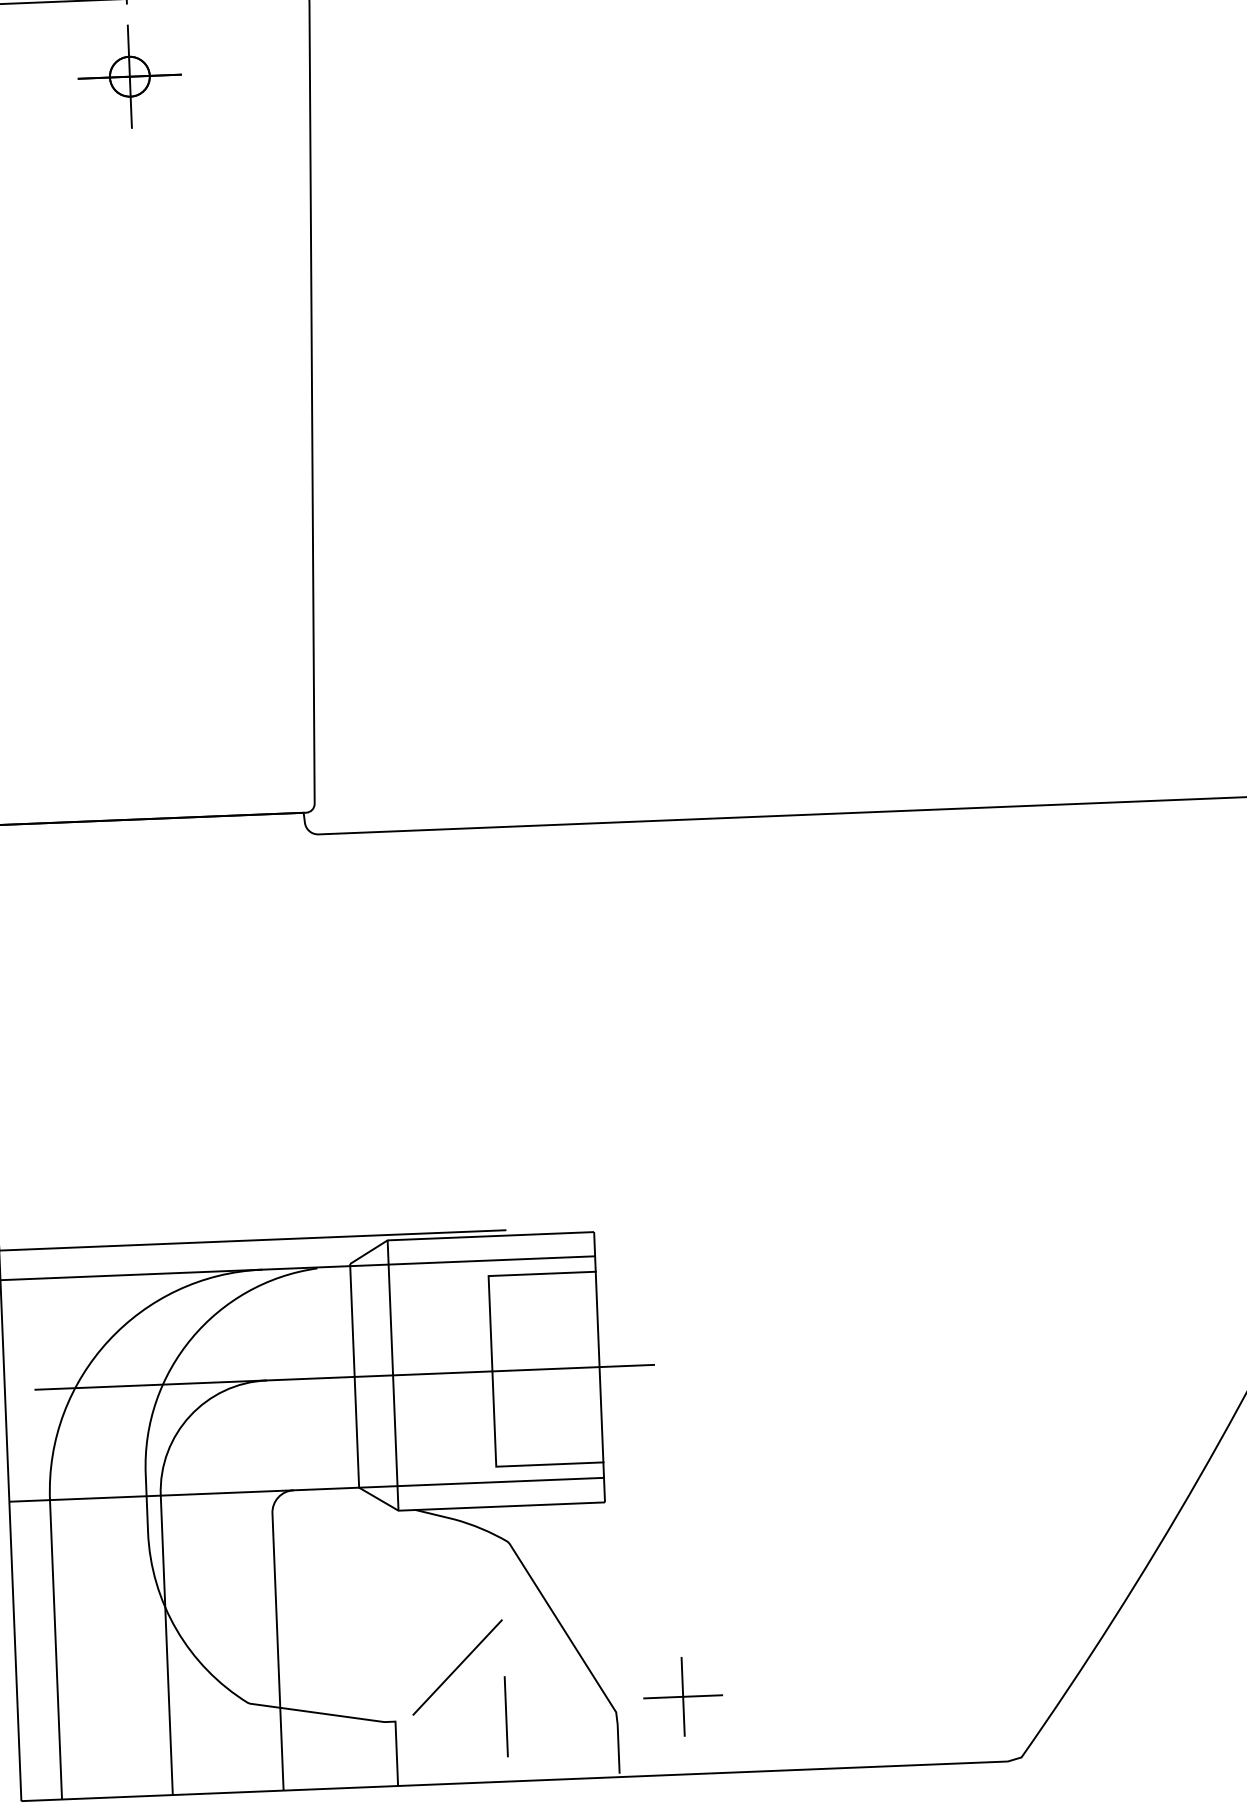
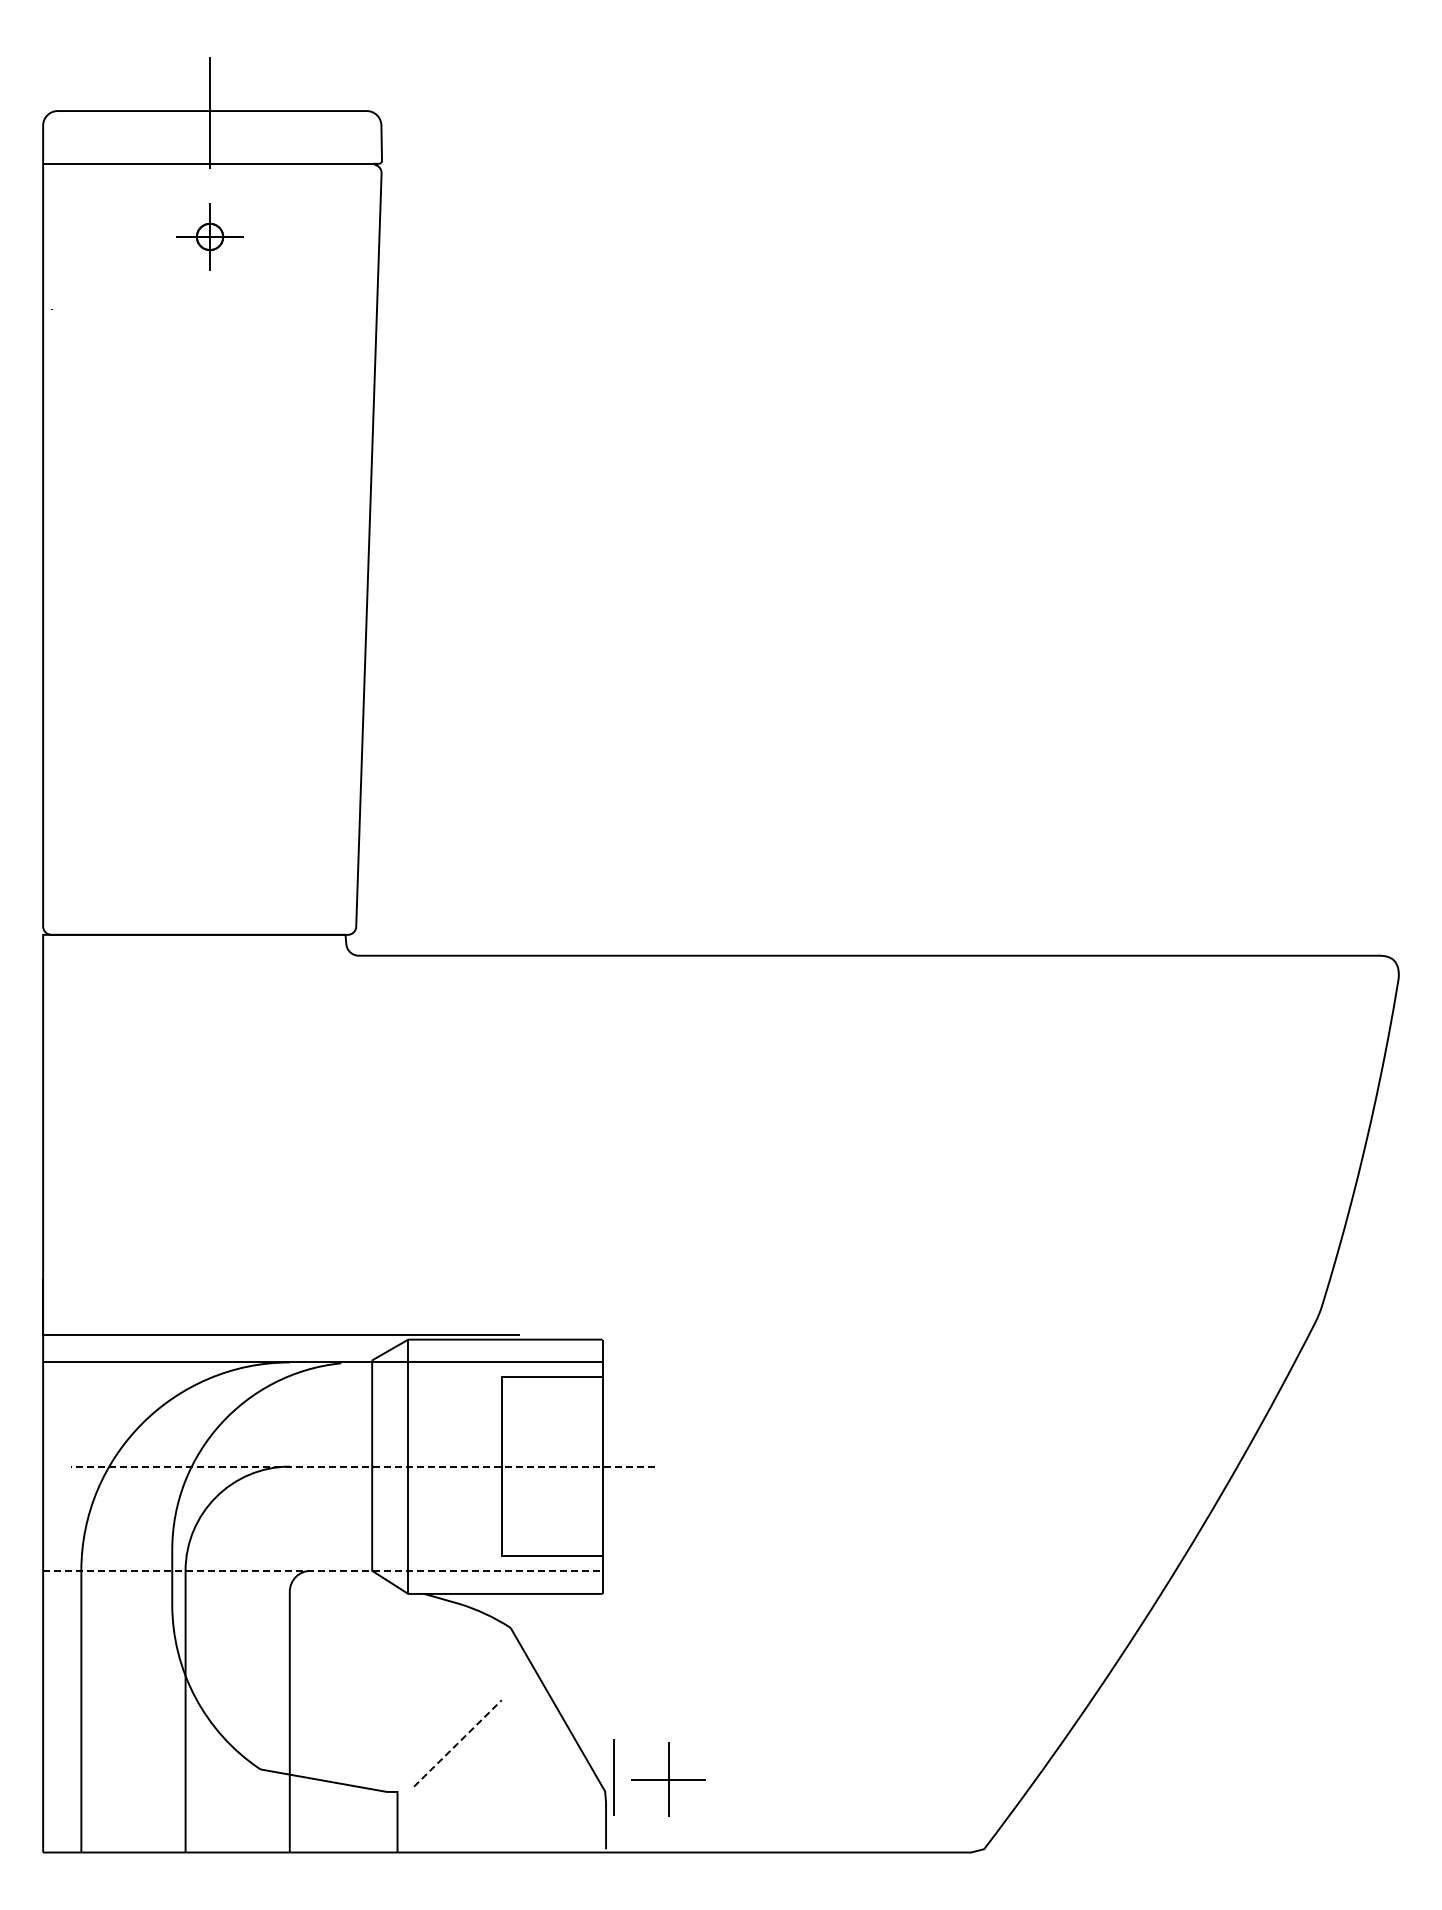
part: (129, 76) -> (209, 236), size x0.7
line: (344, 1377) -> (362, 1466), solid -> dashed
line: (306, 1489) -> (322, 1570), solid -> dashed
line: (457, 1667) -> (457, 1743), solid -> dashed
line: (506, 1716) -> (613, 1777), moved

